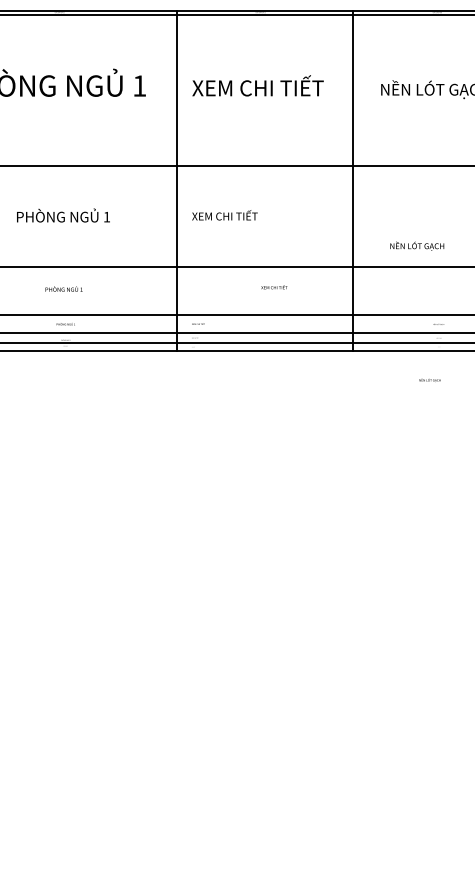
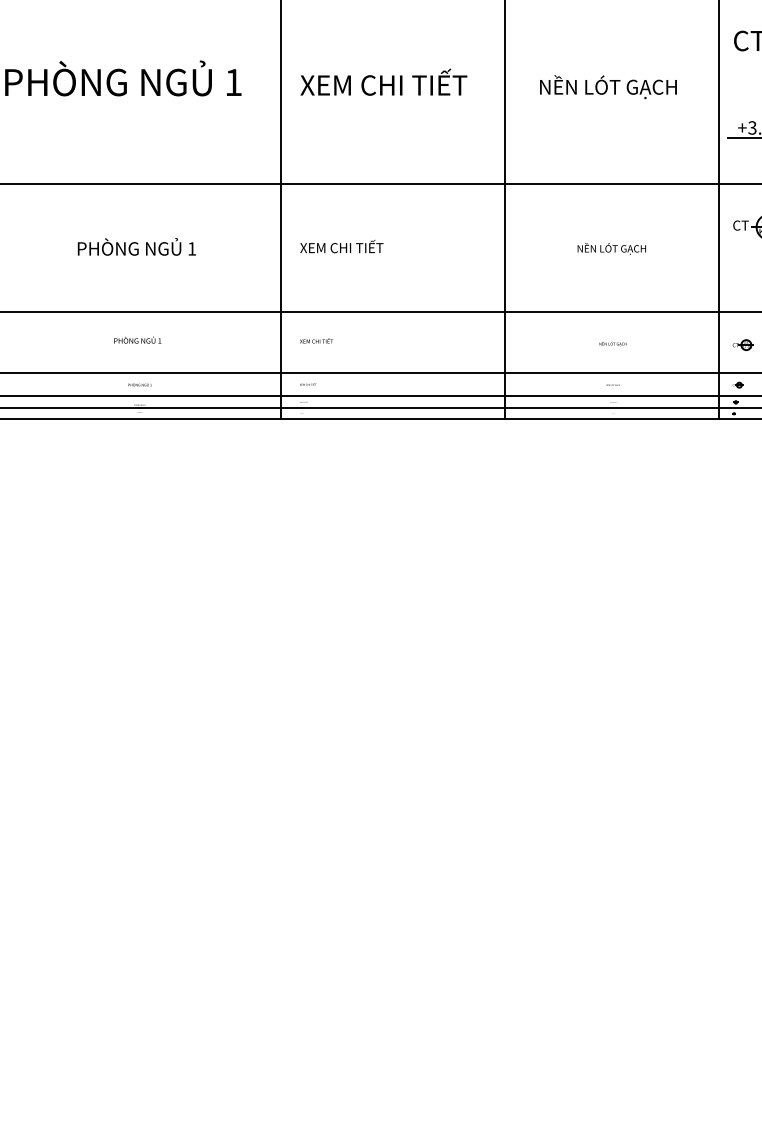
text: (416, 245) -> (611, 248), moved
text: (274, 286) -> (316, 340), moved
text: (429, 380) -> (612, 344), moved

